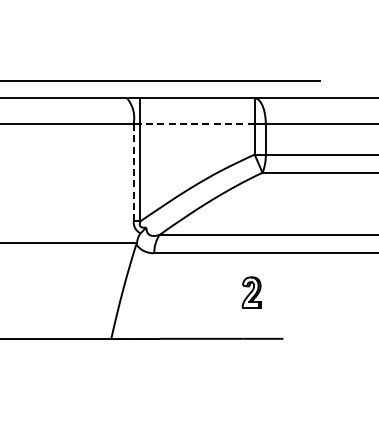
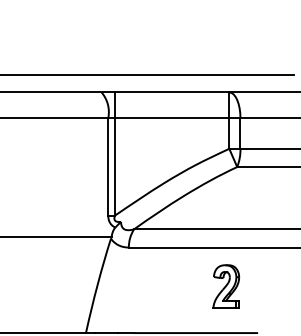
line: (197, 123) -> (172, 117), dashed -> solid
line: (133, 172) -> (108, 166), dashed -> solid
part: (251, 292) -> (226, 286), size x1.43

